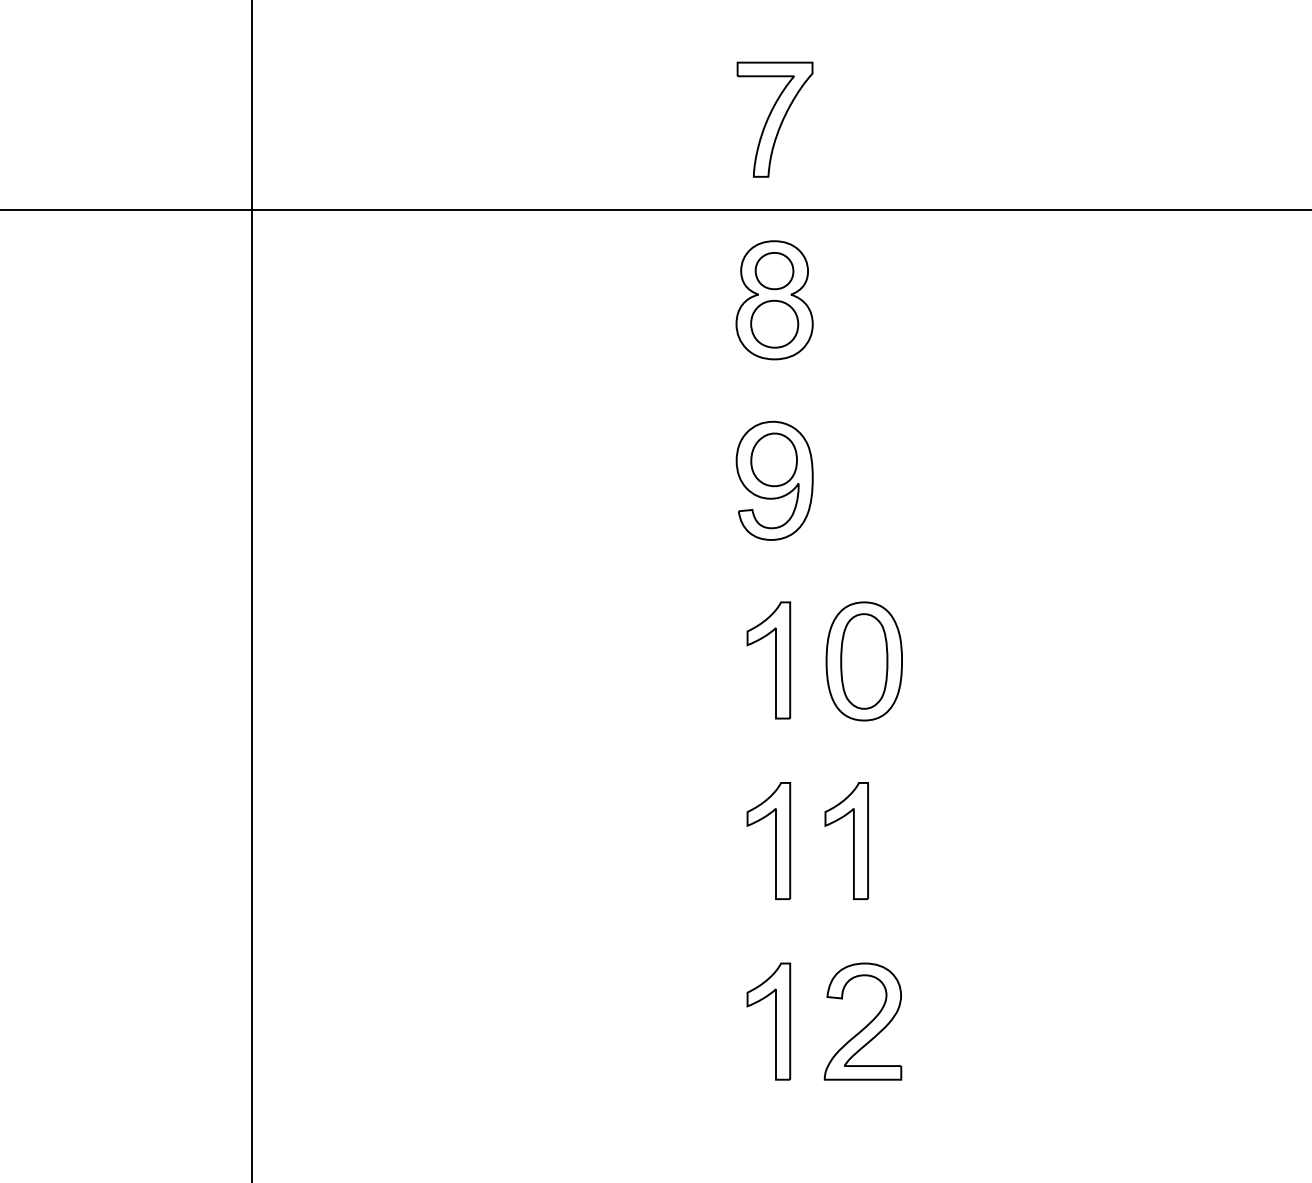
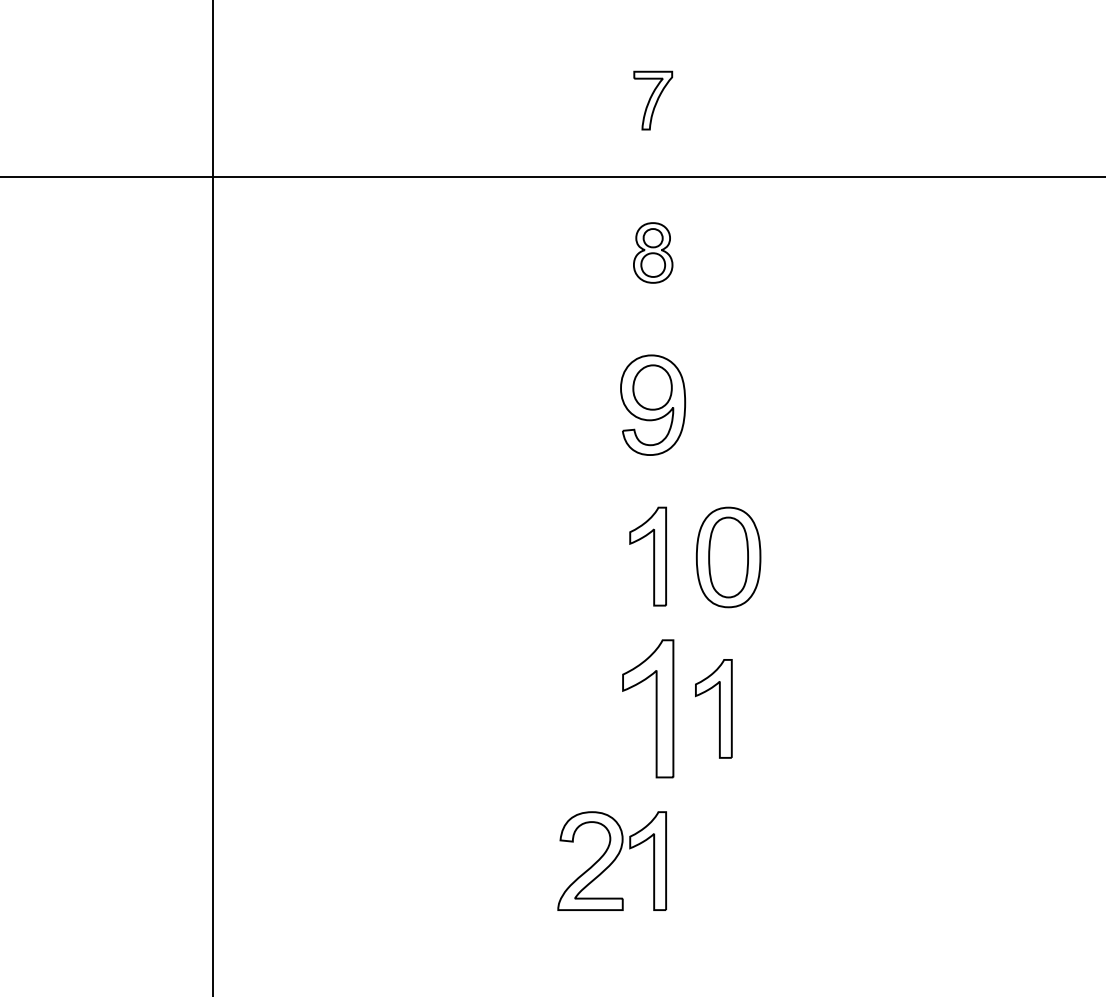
part: (774, 119) -> (652, 100), size x0.6
part: (775, 299) -> (653, 252), size x0.6
part: (768, 840) -> (647, 708), size x1.4
part: (862, 1020) -> (590, 860), moved

